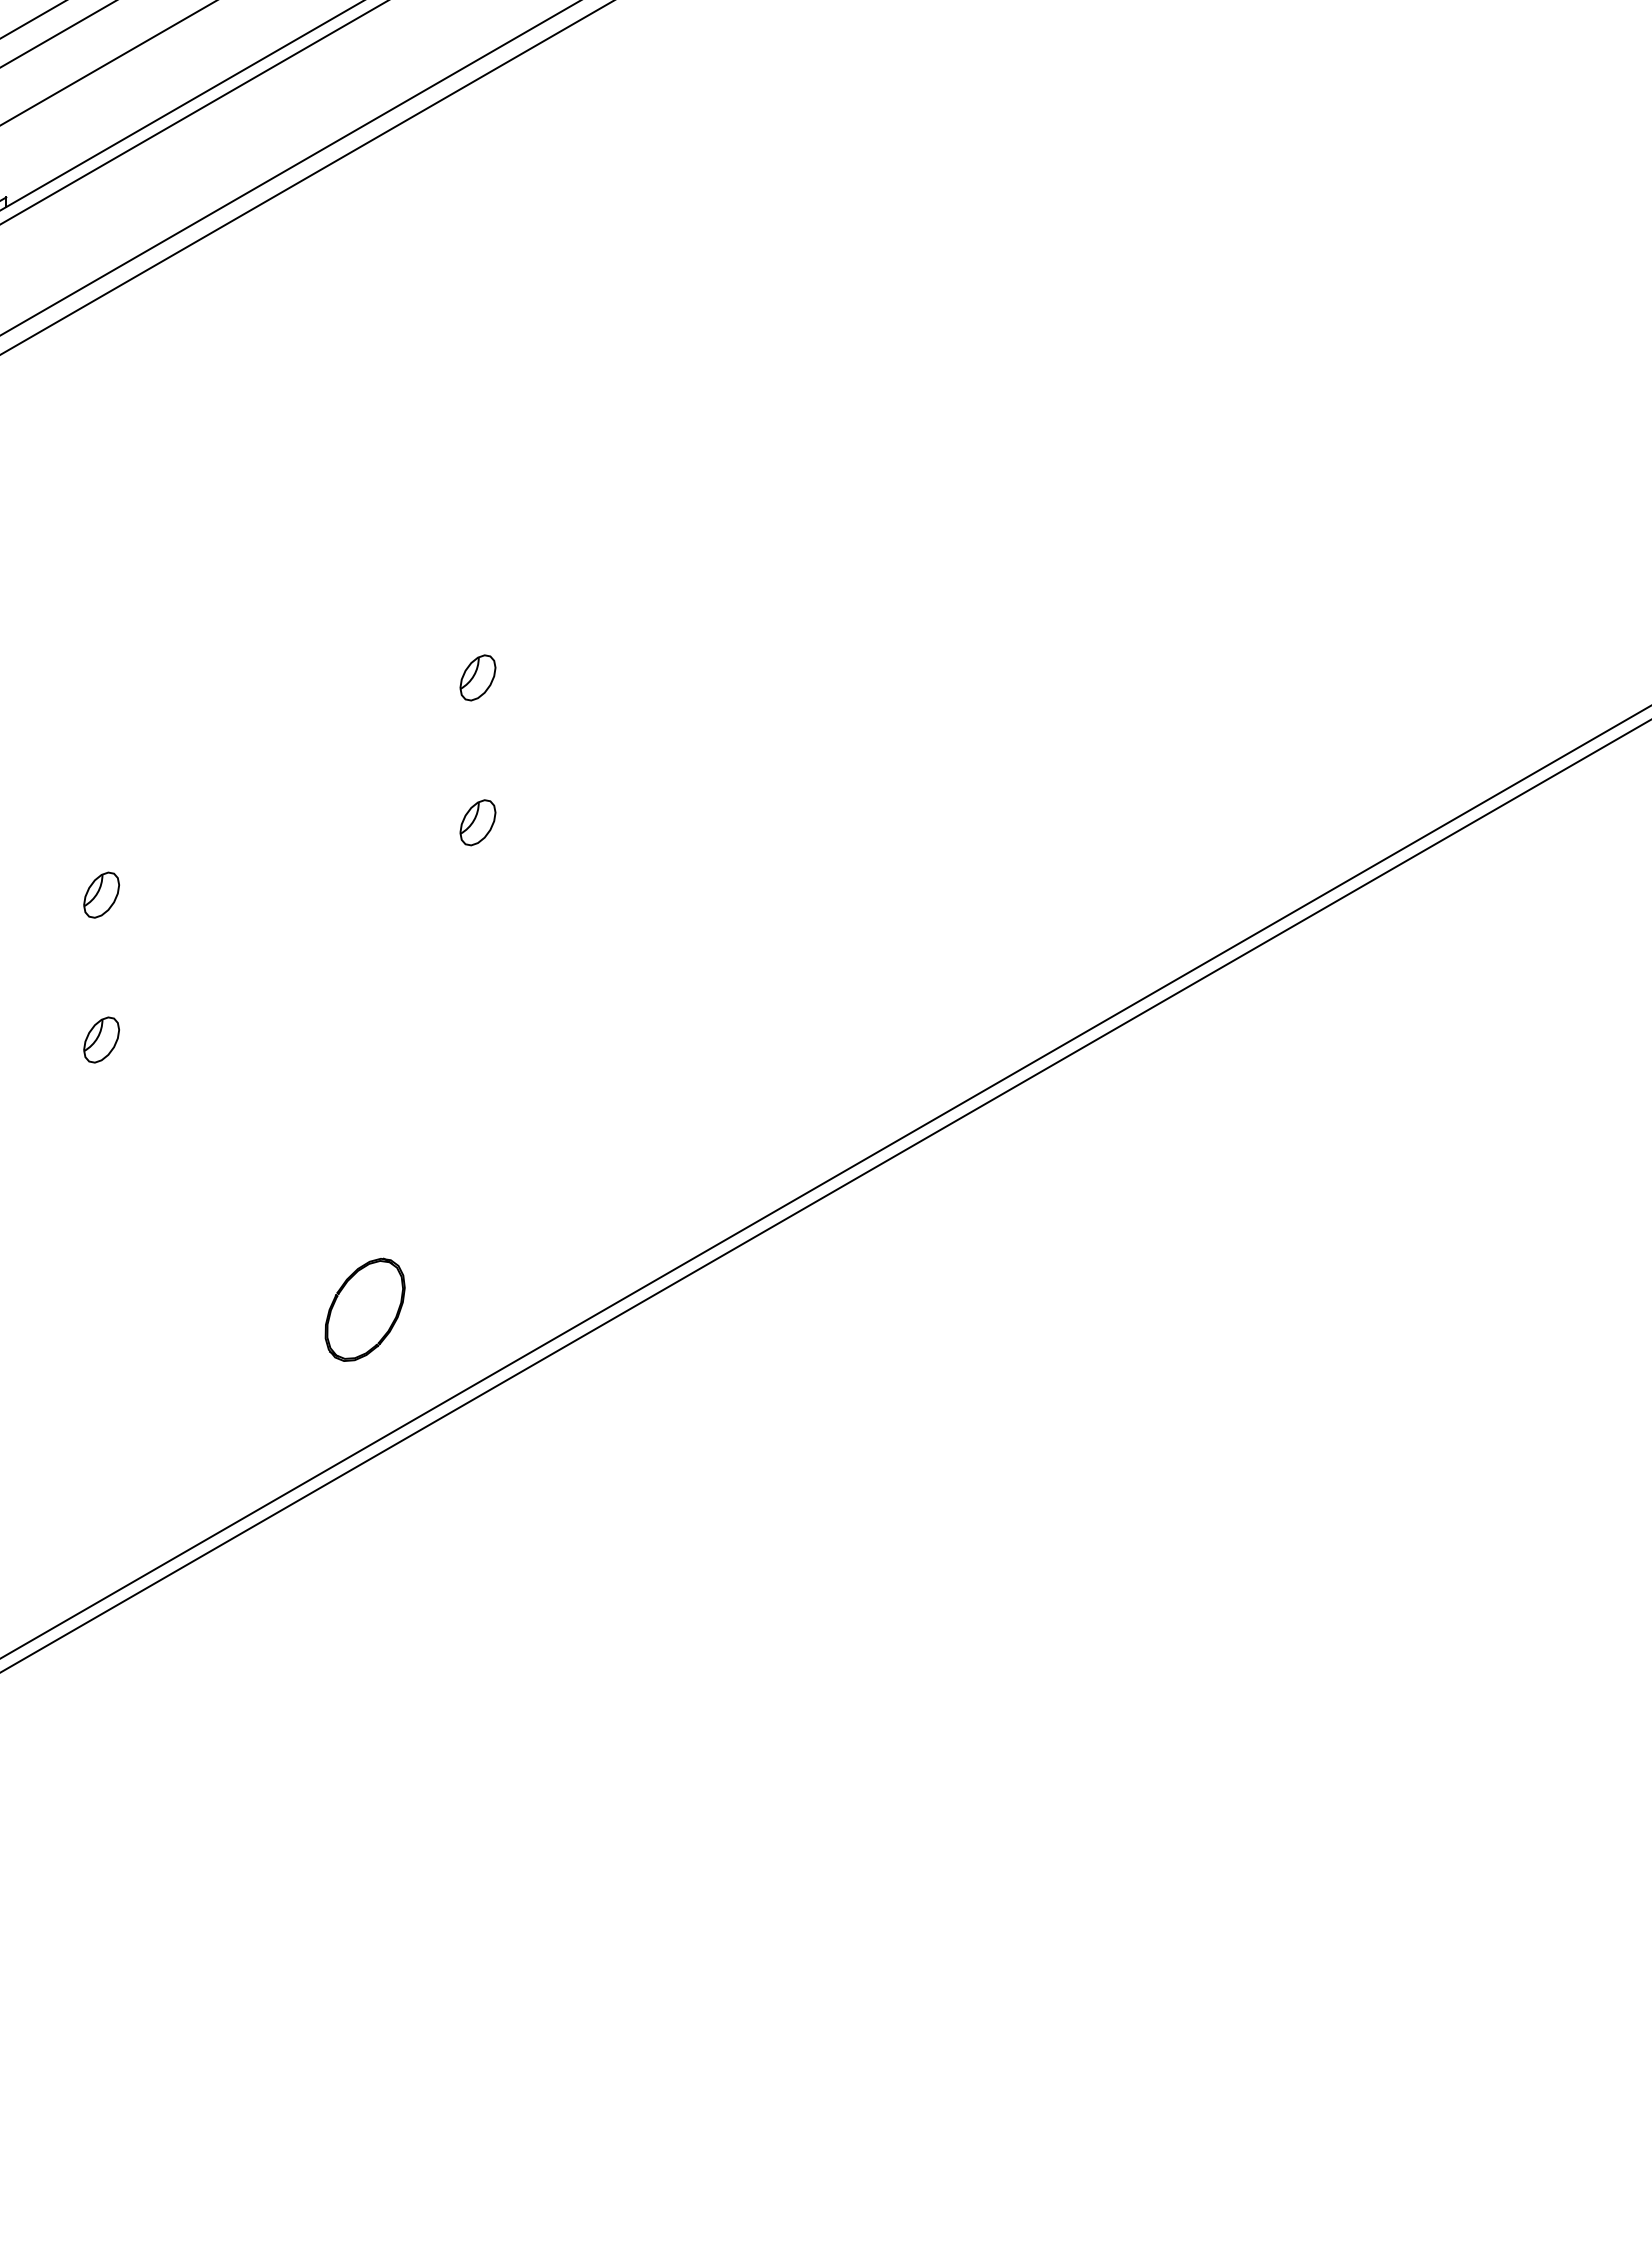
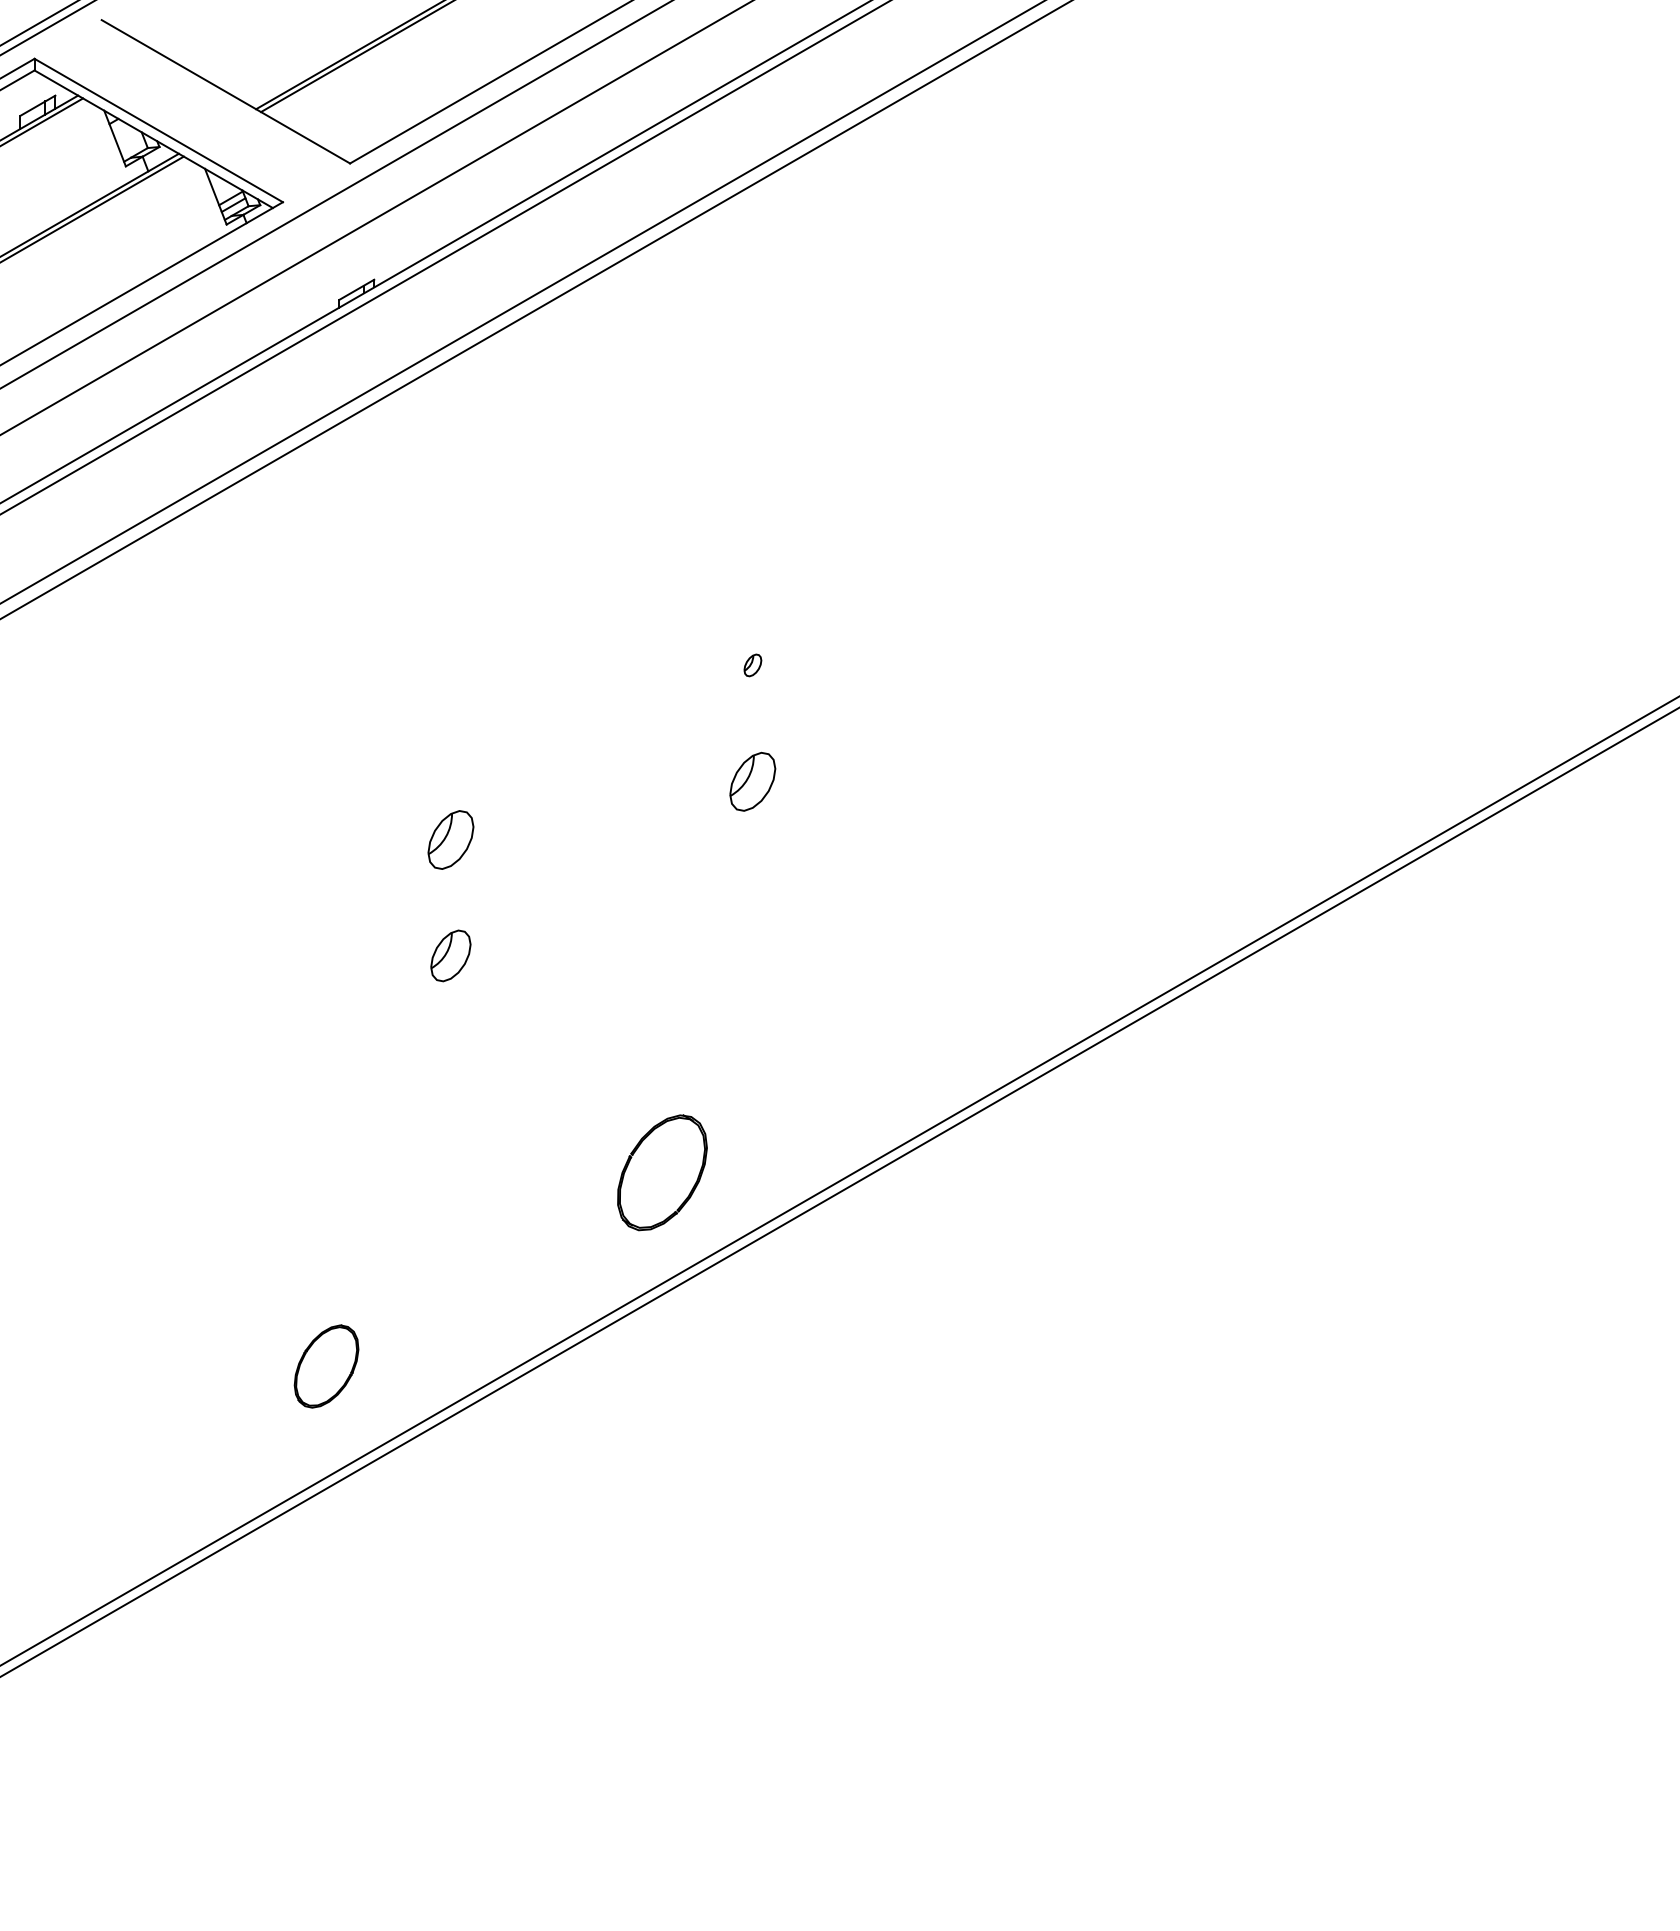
part: (477, 678) -> (752, 665), size x0.6
part: (477, 822) -> (752, 781), size x1.6
part: (101, 894) -> (450, 839), size x1.6
part: (101, 1040) -> (450, 956), size x1.4
part: (364, 1309) -> (661, 1172), size x1.4

